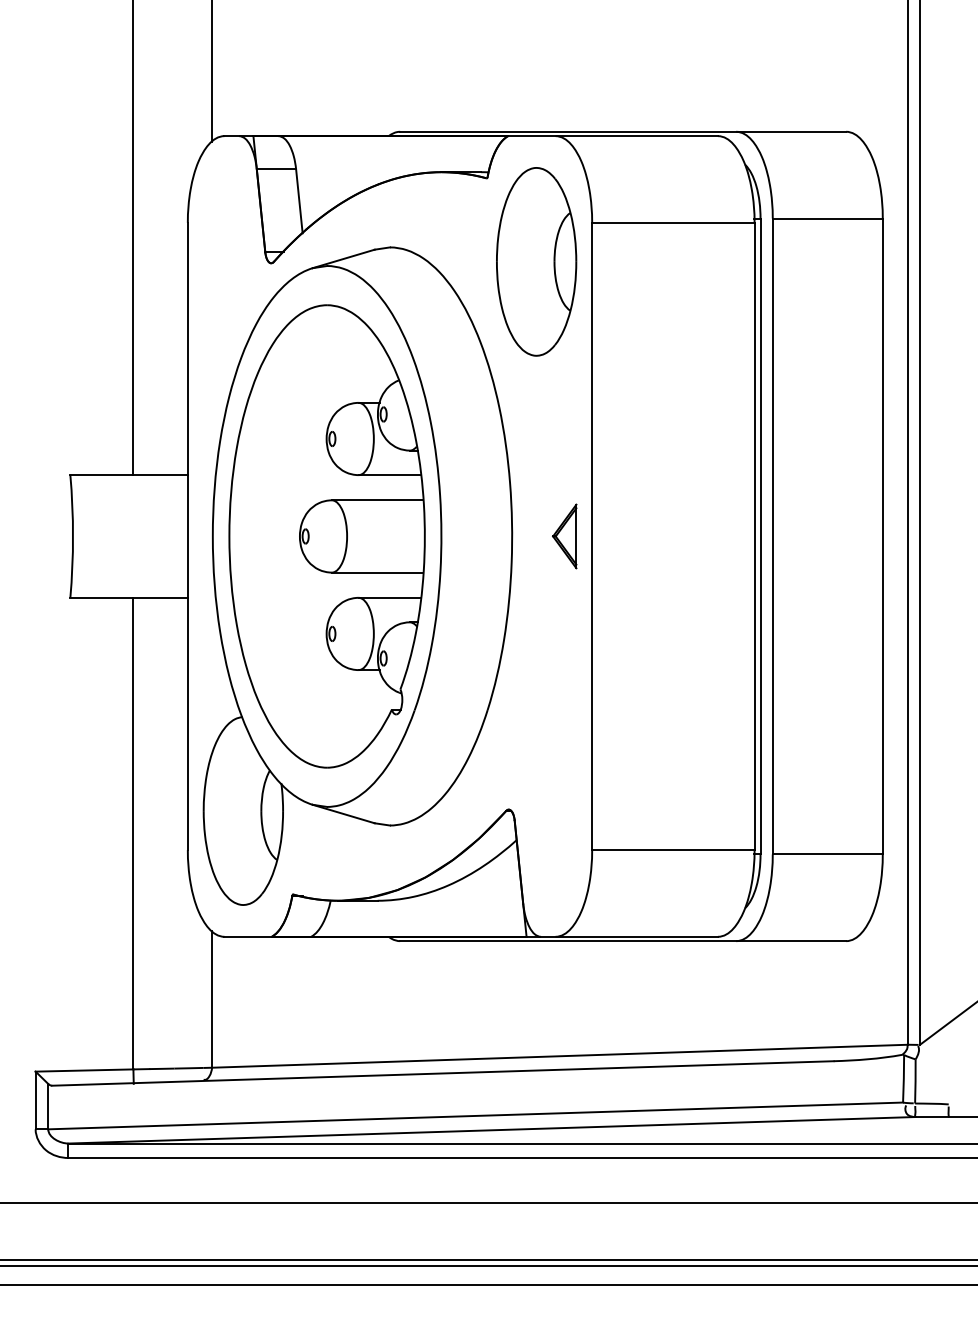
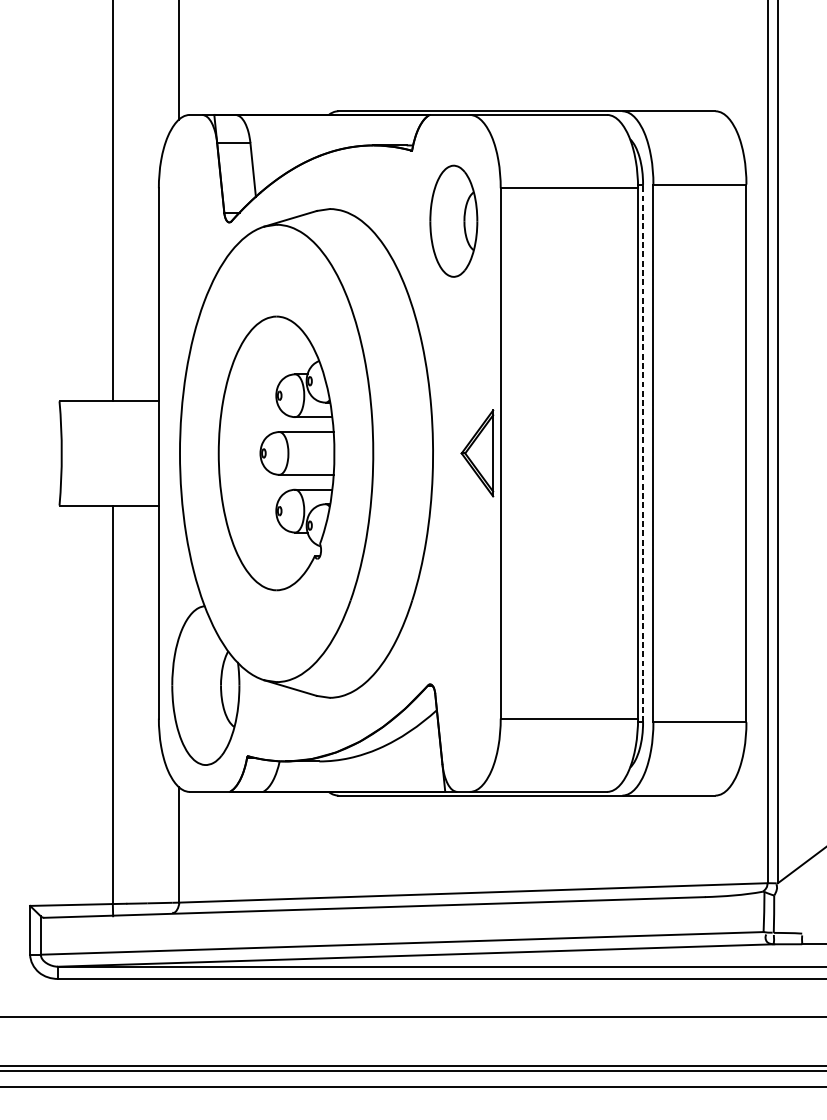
part: (536, 261) -> (453, 220), size x0.7
part: (326, 536) -> (276, 453), size x0.7
part: (564, 536) -> (477, 453), size x1.6
line: (760, 536) -> (643, 453), solid -> dashed

